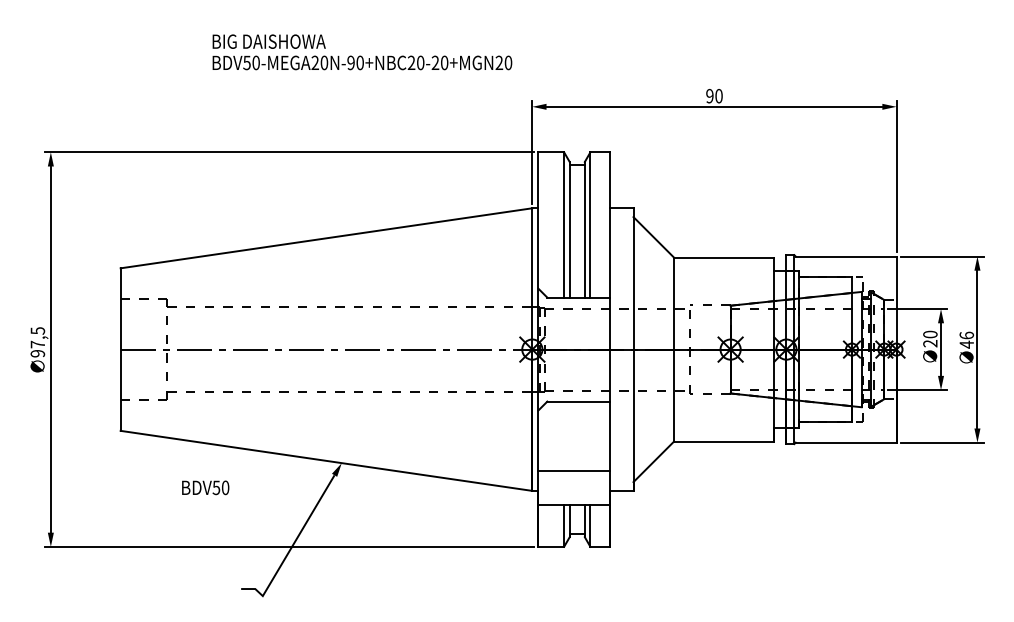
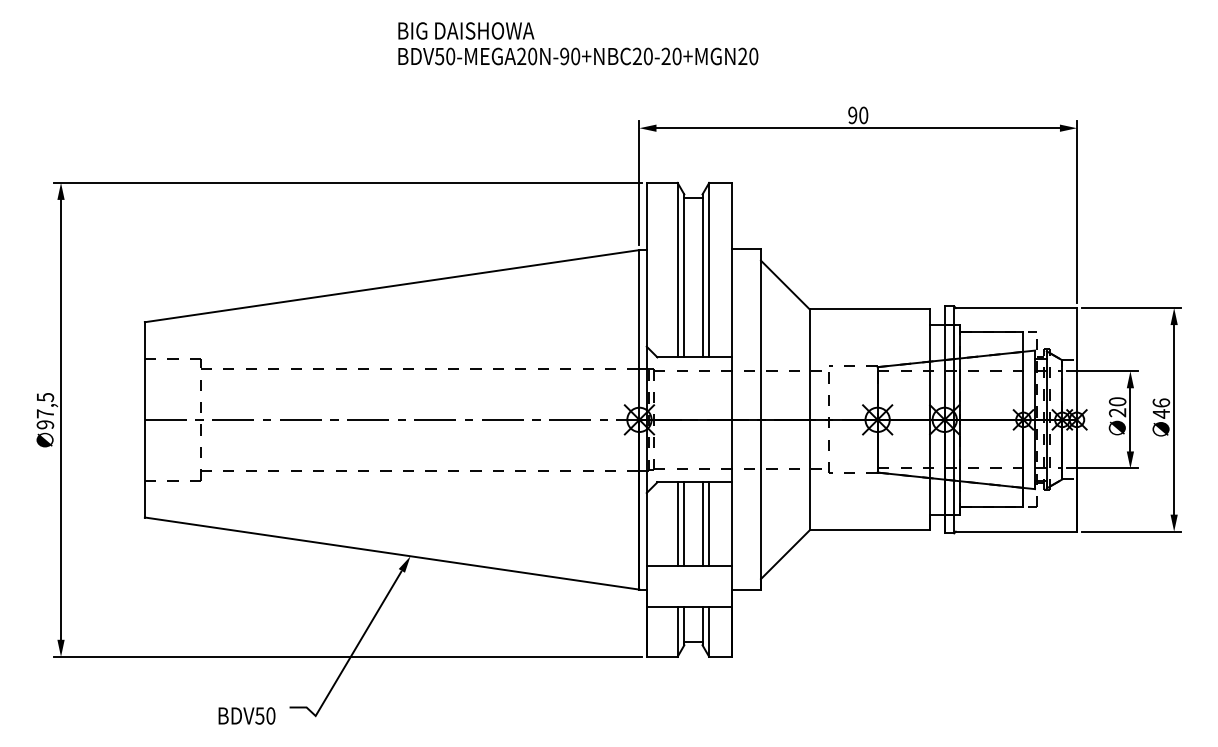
text: (362, 52) -> (578, 43), moved
line: (564, 435) -> (677, 523), added
line: (569, 435) -> (684, 523), added
line: (584, 435) -> (702, 523), added
line: (590, 435) -> (709, 523), added
text: (205, 487) -> (246, 715), moved

